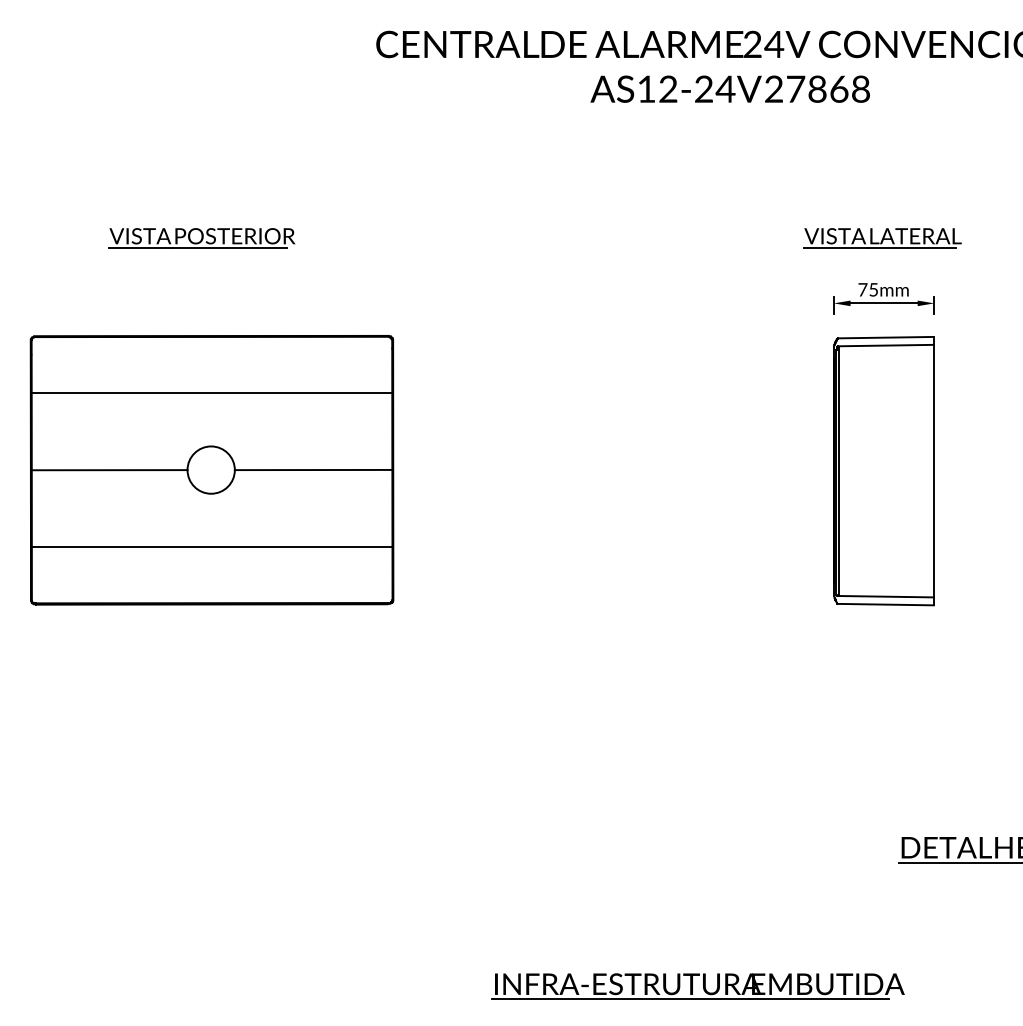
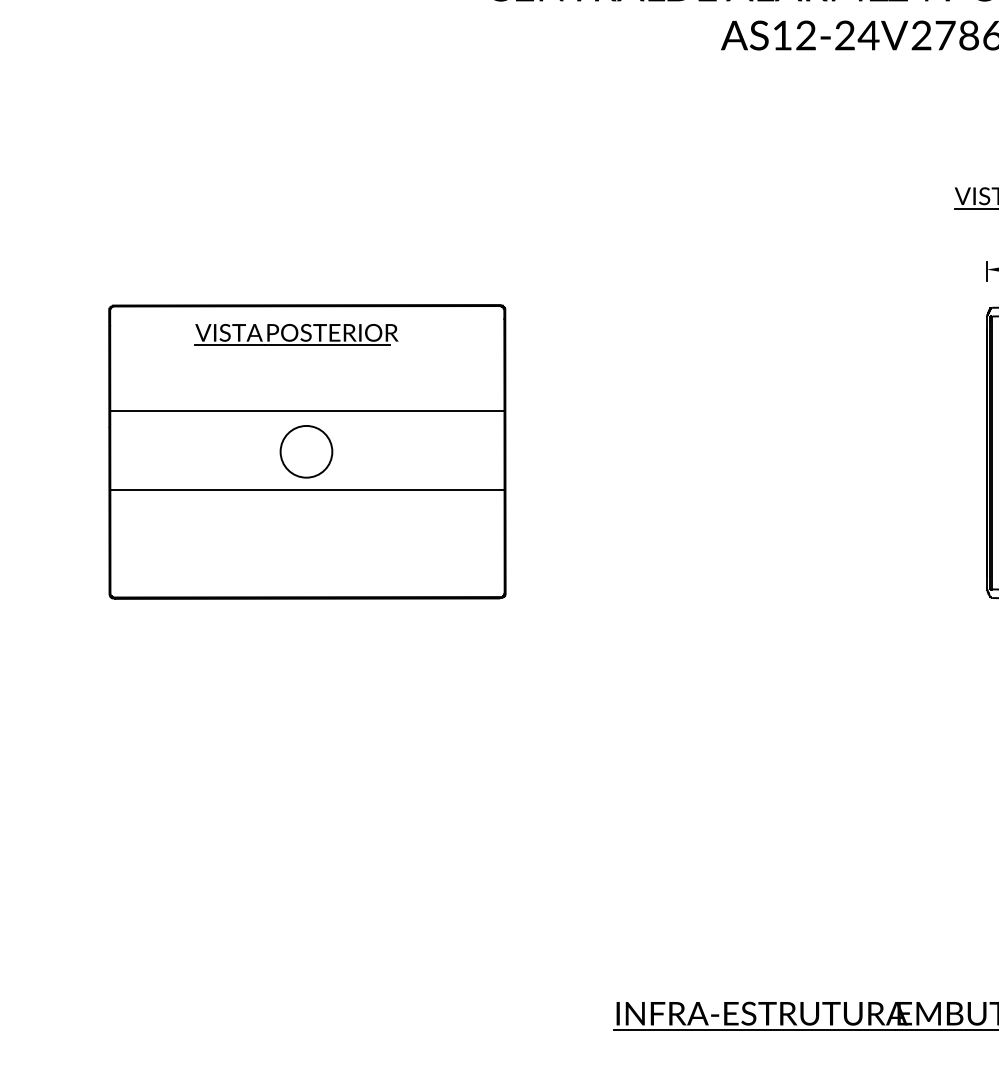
part: (201, 238) -> (295, 335), moved
line: (211, 393) -> (306, 410), moved
line: (313, 469) -> (418, 451), removed
line: (109, 470) -> (195, 452), removed
line: (211, 546) -> (306, 489), moved

